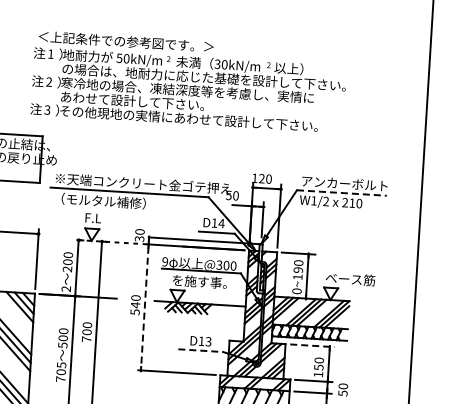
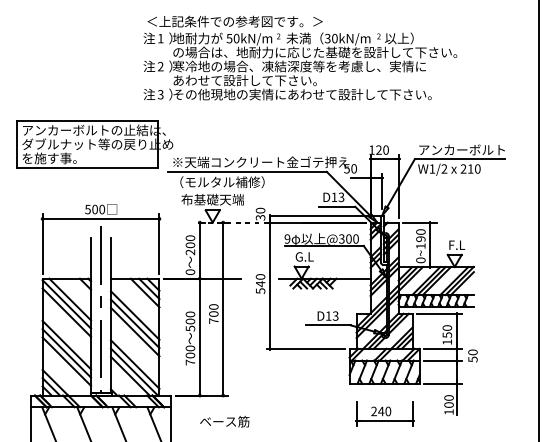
line: (341, 193) -> (459, 159), dashed -> solid
text: (92, 217) -> (212, 199), F.L -> 布基礎天端
text: (221, 223) -> (341, 197), D14 -> D13
text: (350, 278) -> (473, 244), ベース筋 -> F.L
text: (199, 281) -> (322, 256), を施す事。 -> G.L
text: (66, 289) -> (190, 272), 2 -> 0
line: (144, 307) -> (269, 285), dashed -> solid
line: (313, 345) -> (440, 313), dashed -> solid
line: (200, 350) -> (328, 325), dashed -> solid
text: (61, 365) -> (190, 348), 705 -> 700

